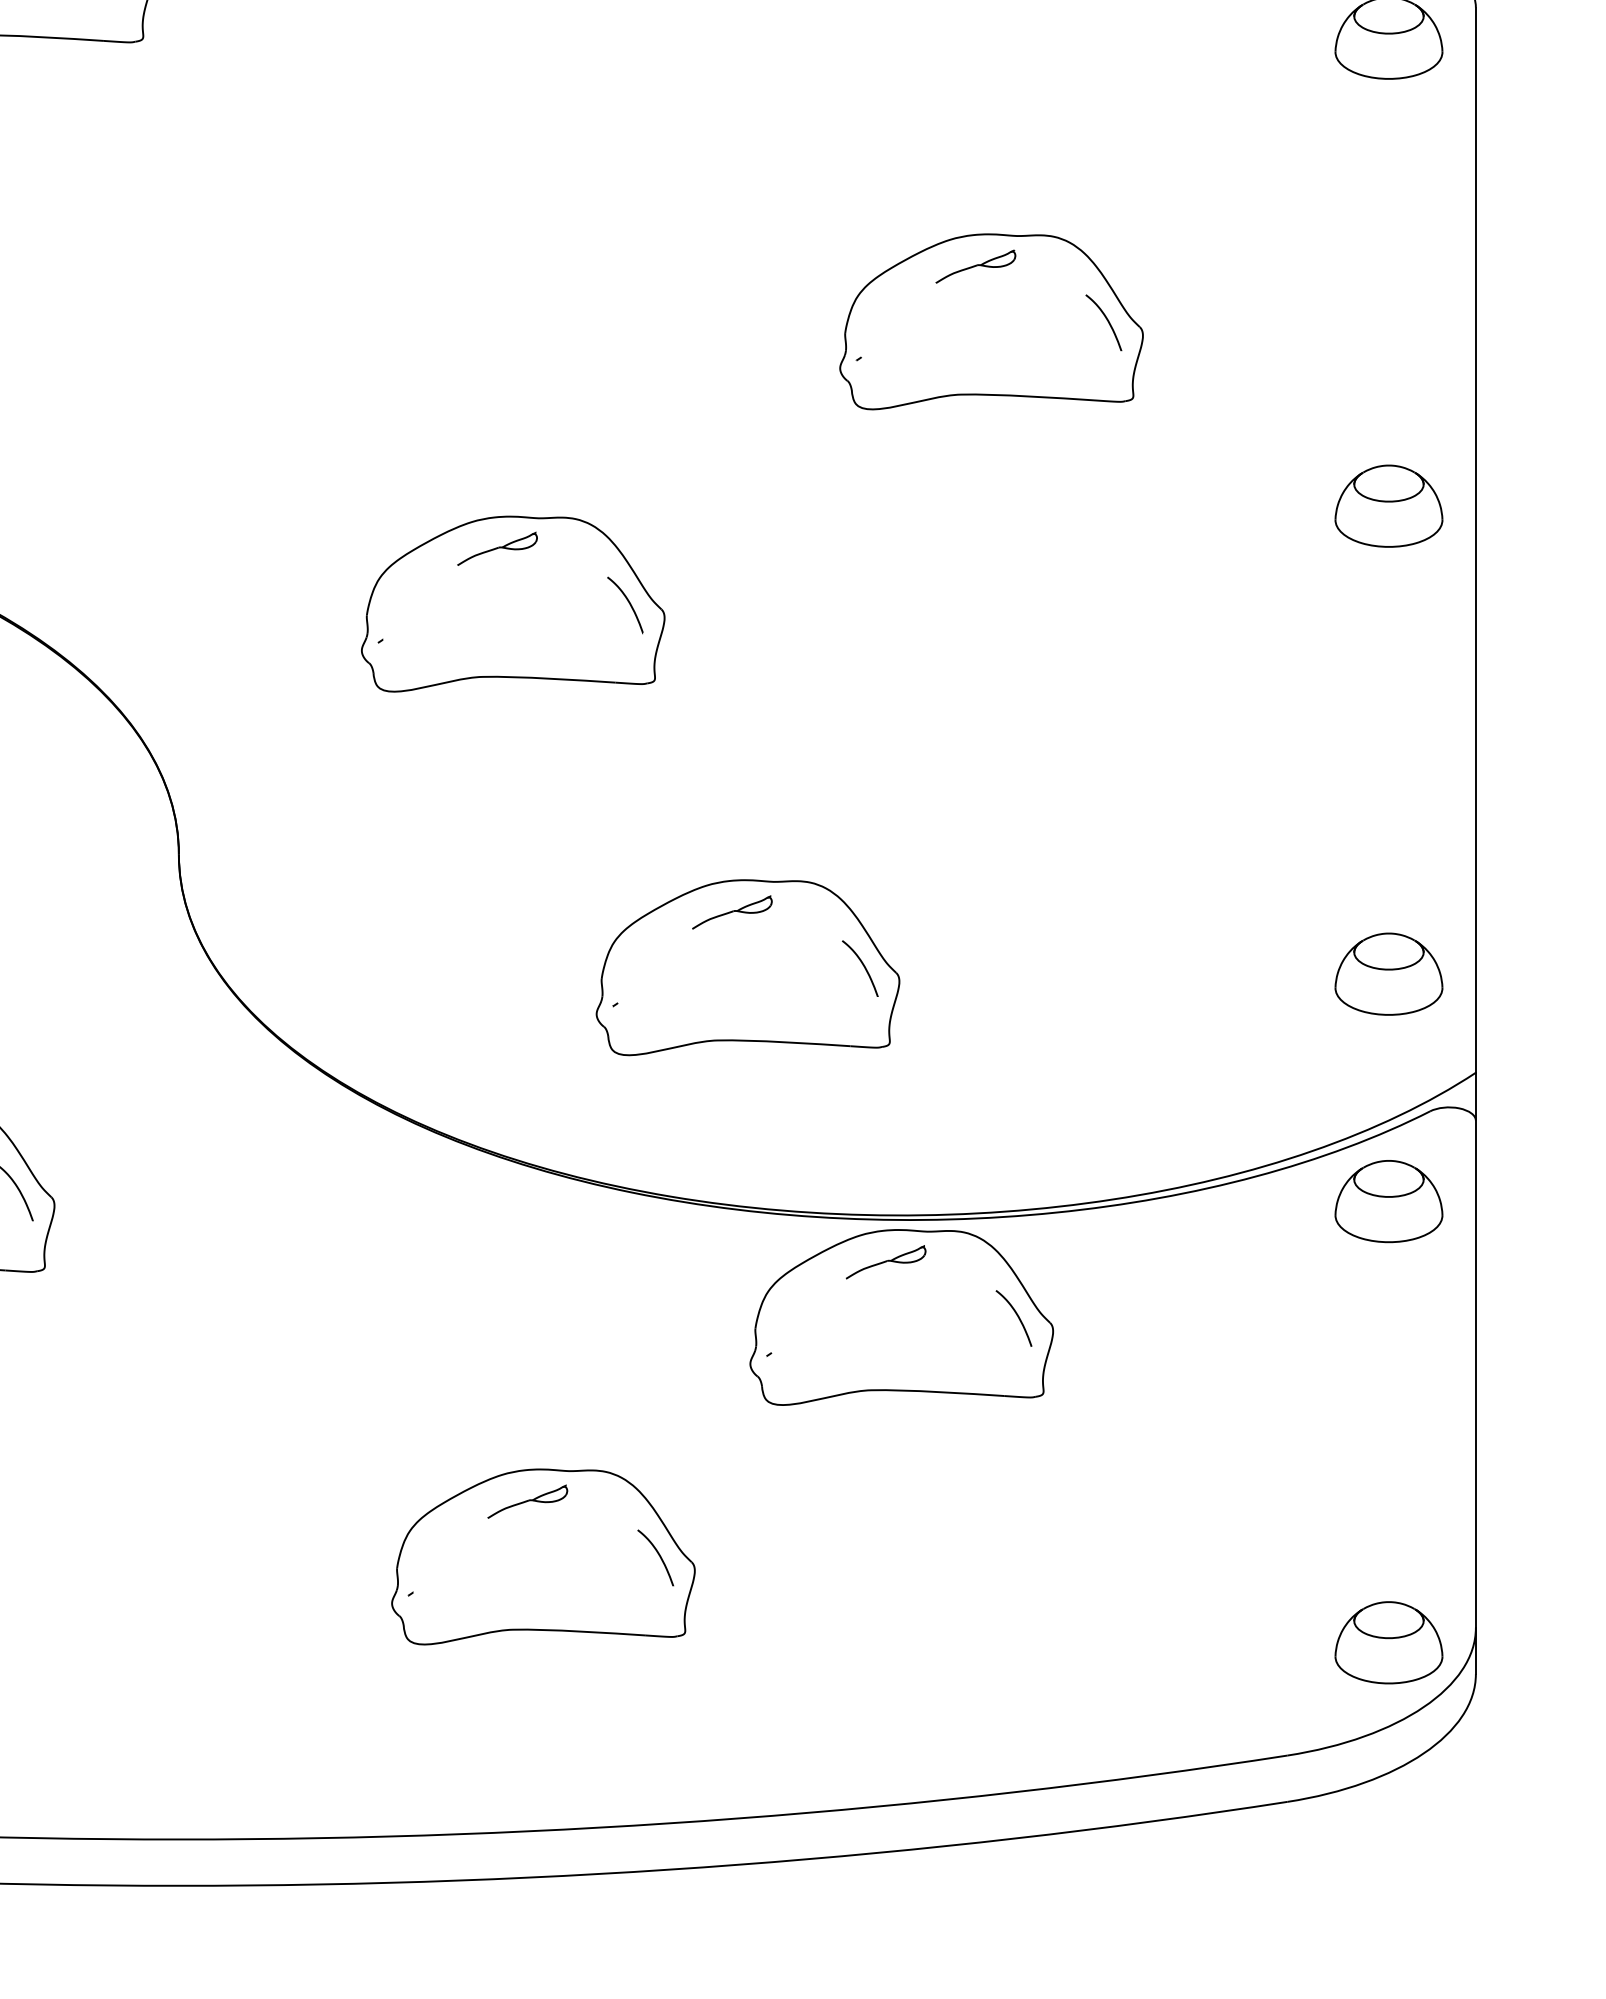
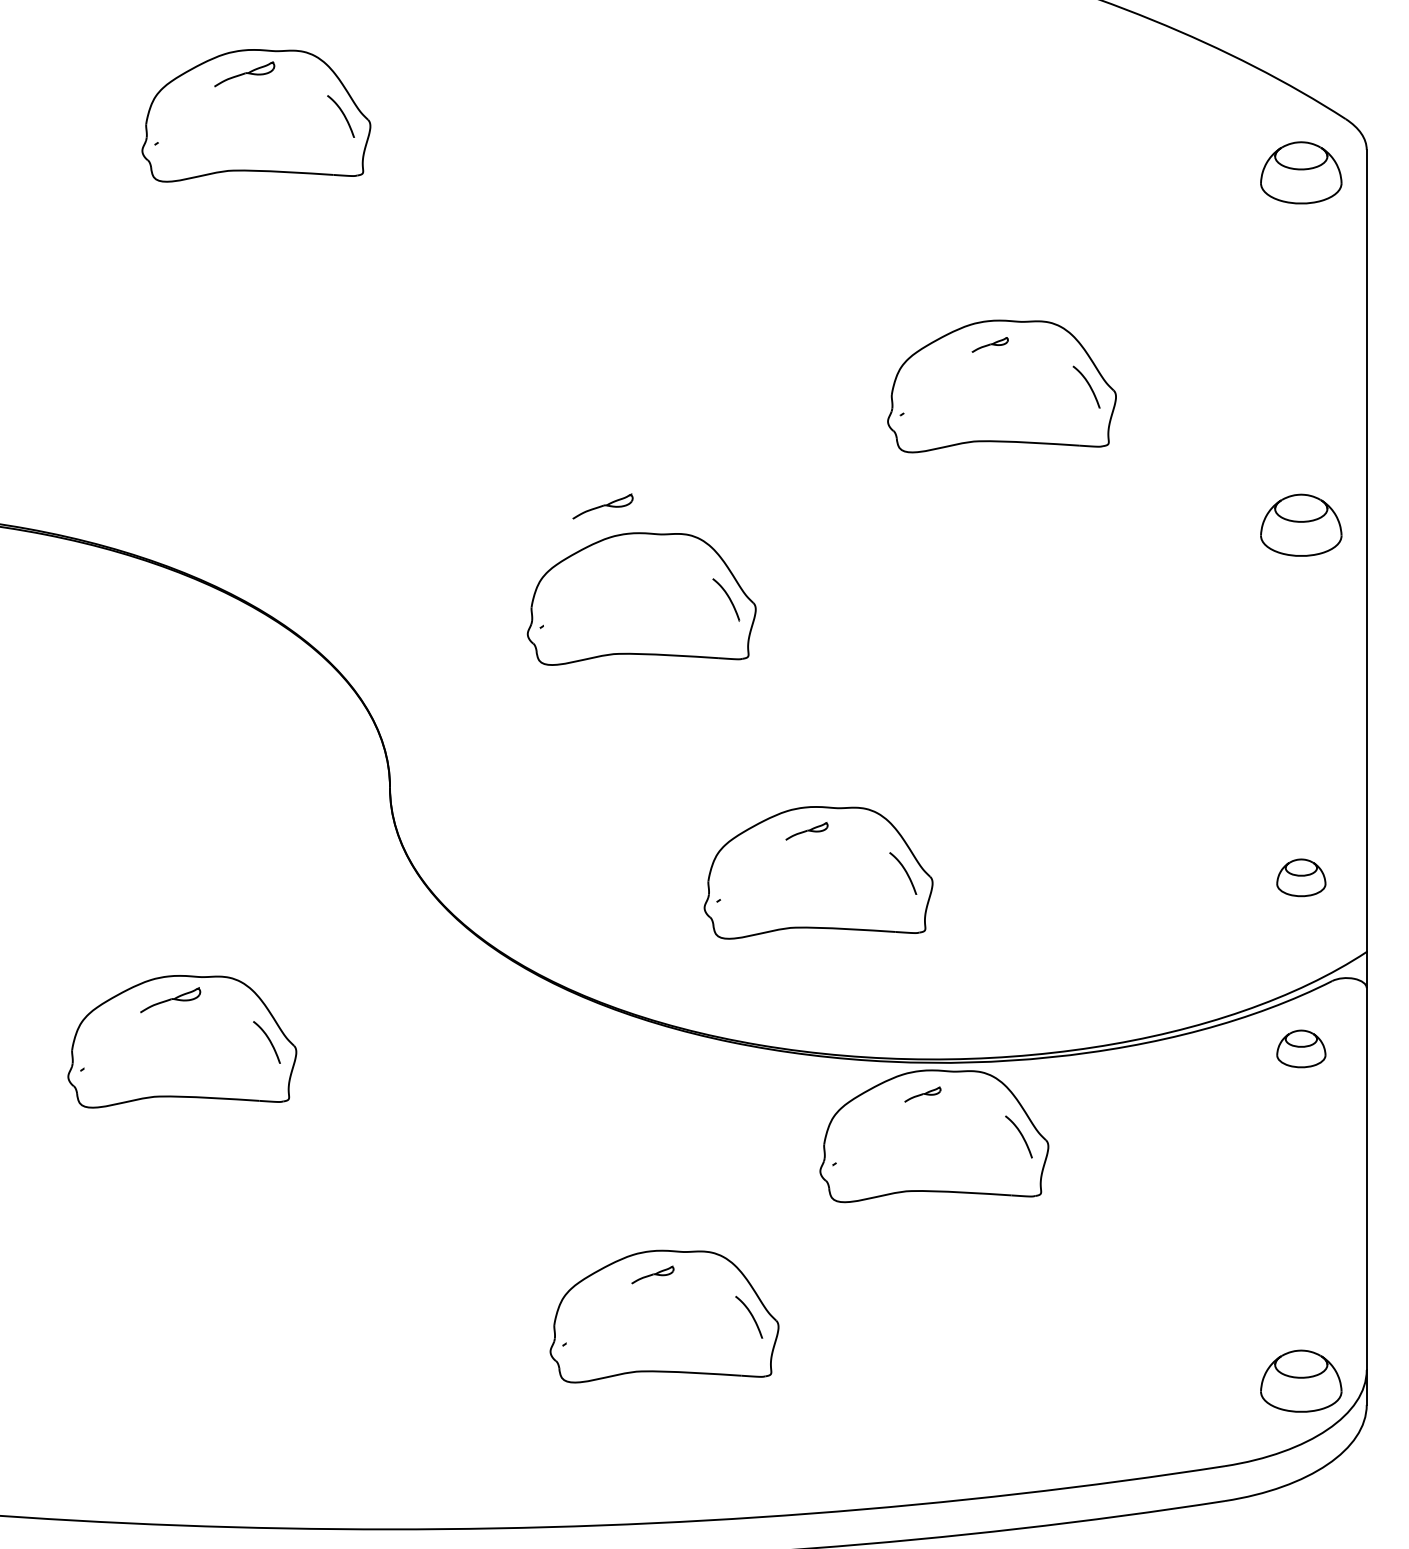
part: (974, 266) -> (989, 344), size x0.6
part: (496, 548) -> (602, 506), moved
part: (731, 912) -> (806, 831), size x0.7
part: (1389, 973) -> (1301, 877), size x0.6
part: (1389, 1200) -> (1301, 1048), size x0.6
part: (885, 1261) -> (922, 1094), size x0.6
part: (527, 1501) -> (652, 1274), size x0.7

